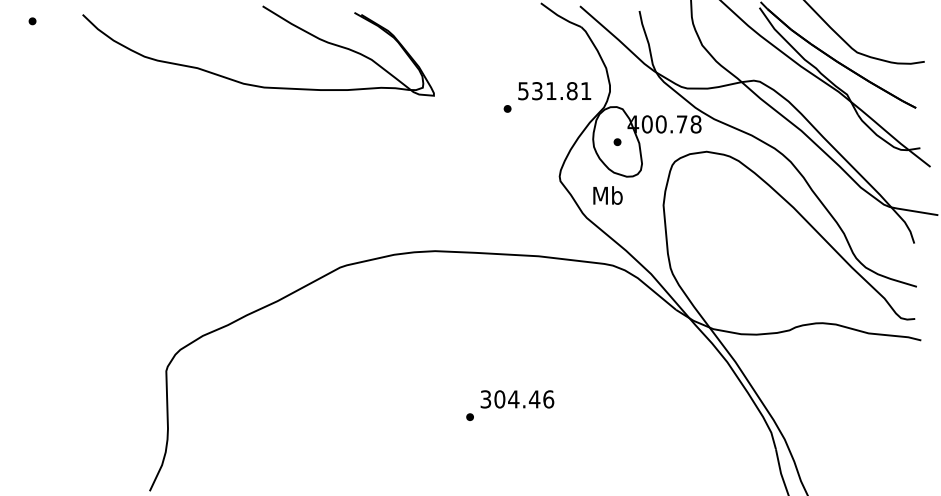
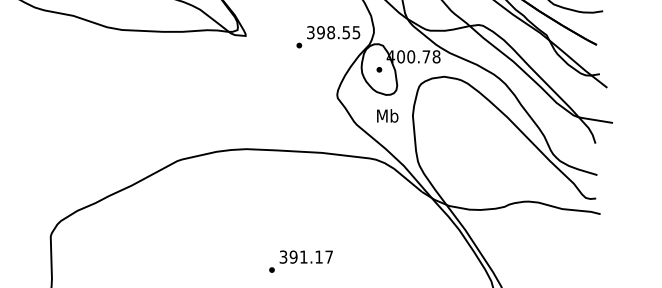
text: (554, 91) -> (333, 32), 531.81 -> 398.55
text: (607, 195) -> (387, 115), moved
text: (524, 399) -> (311, 257), 304.46 -> 391.17

